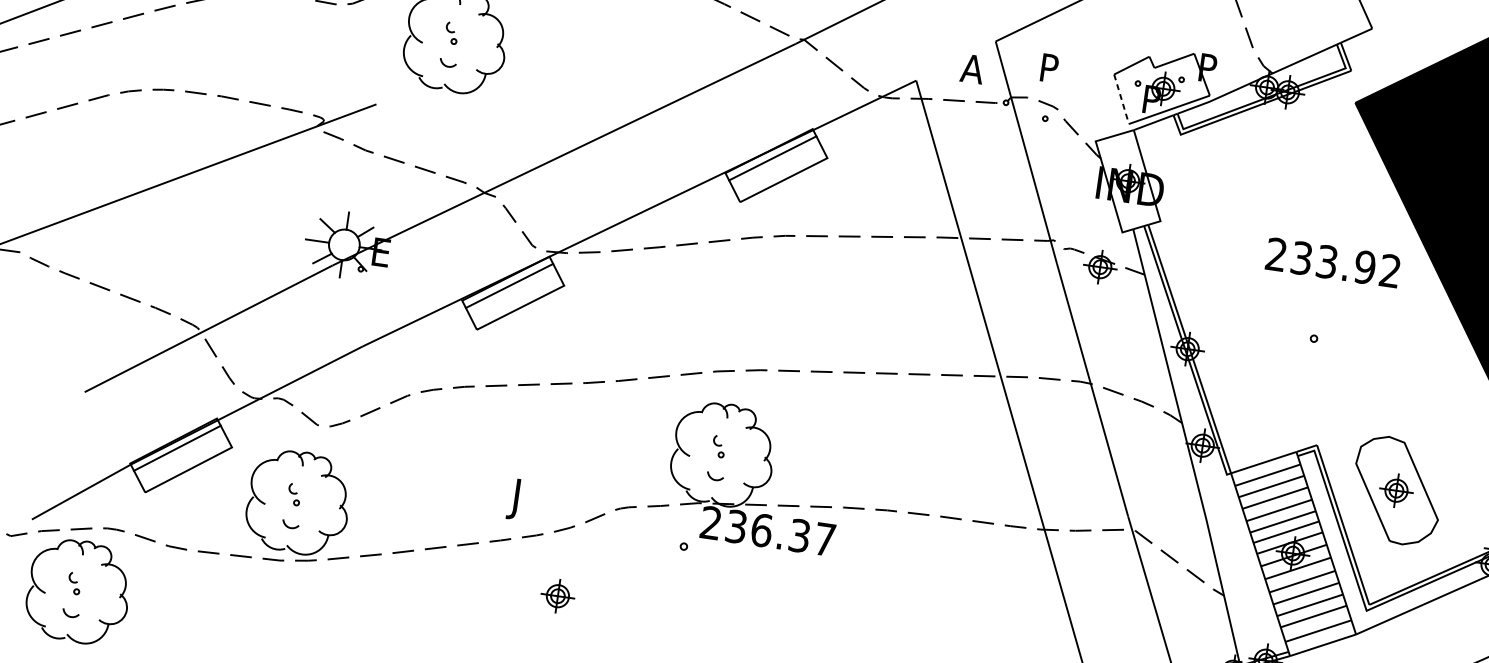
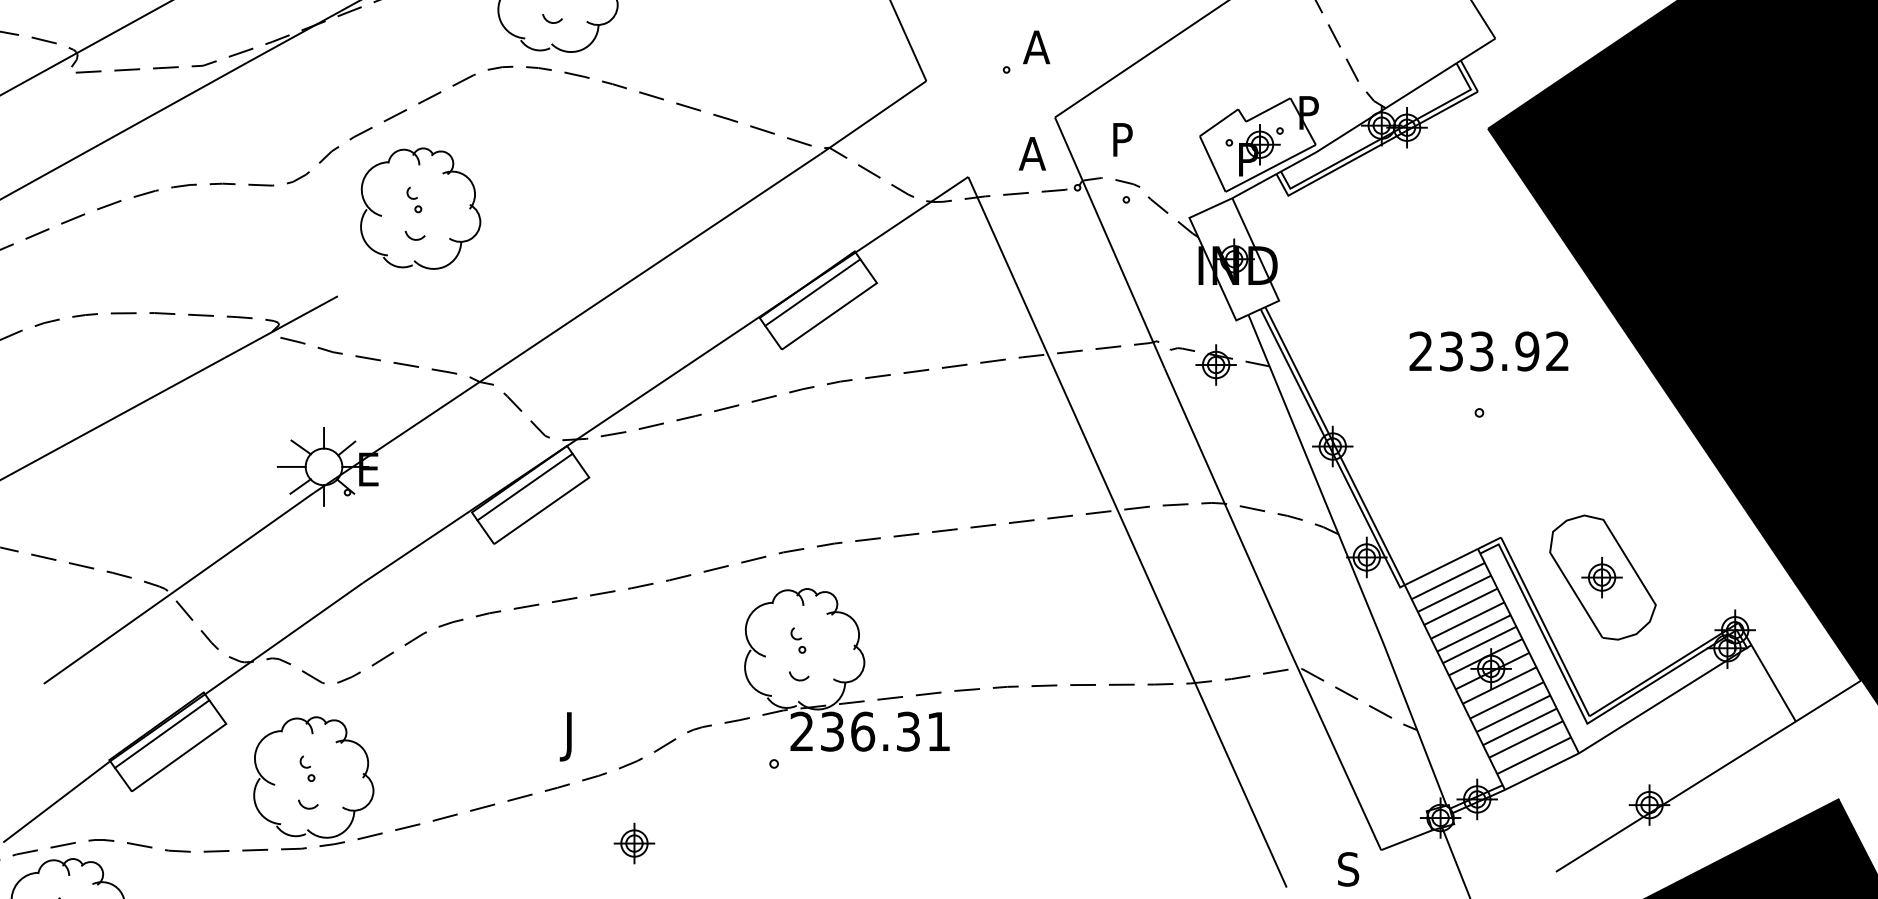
line: (1121, 99) -> (1212, 164), dashed -> solid
text: (1332, 262) -> (1488, 351), moved
text: (824, 539) -> (938, 731), 236.37 -> 236.31

